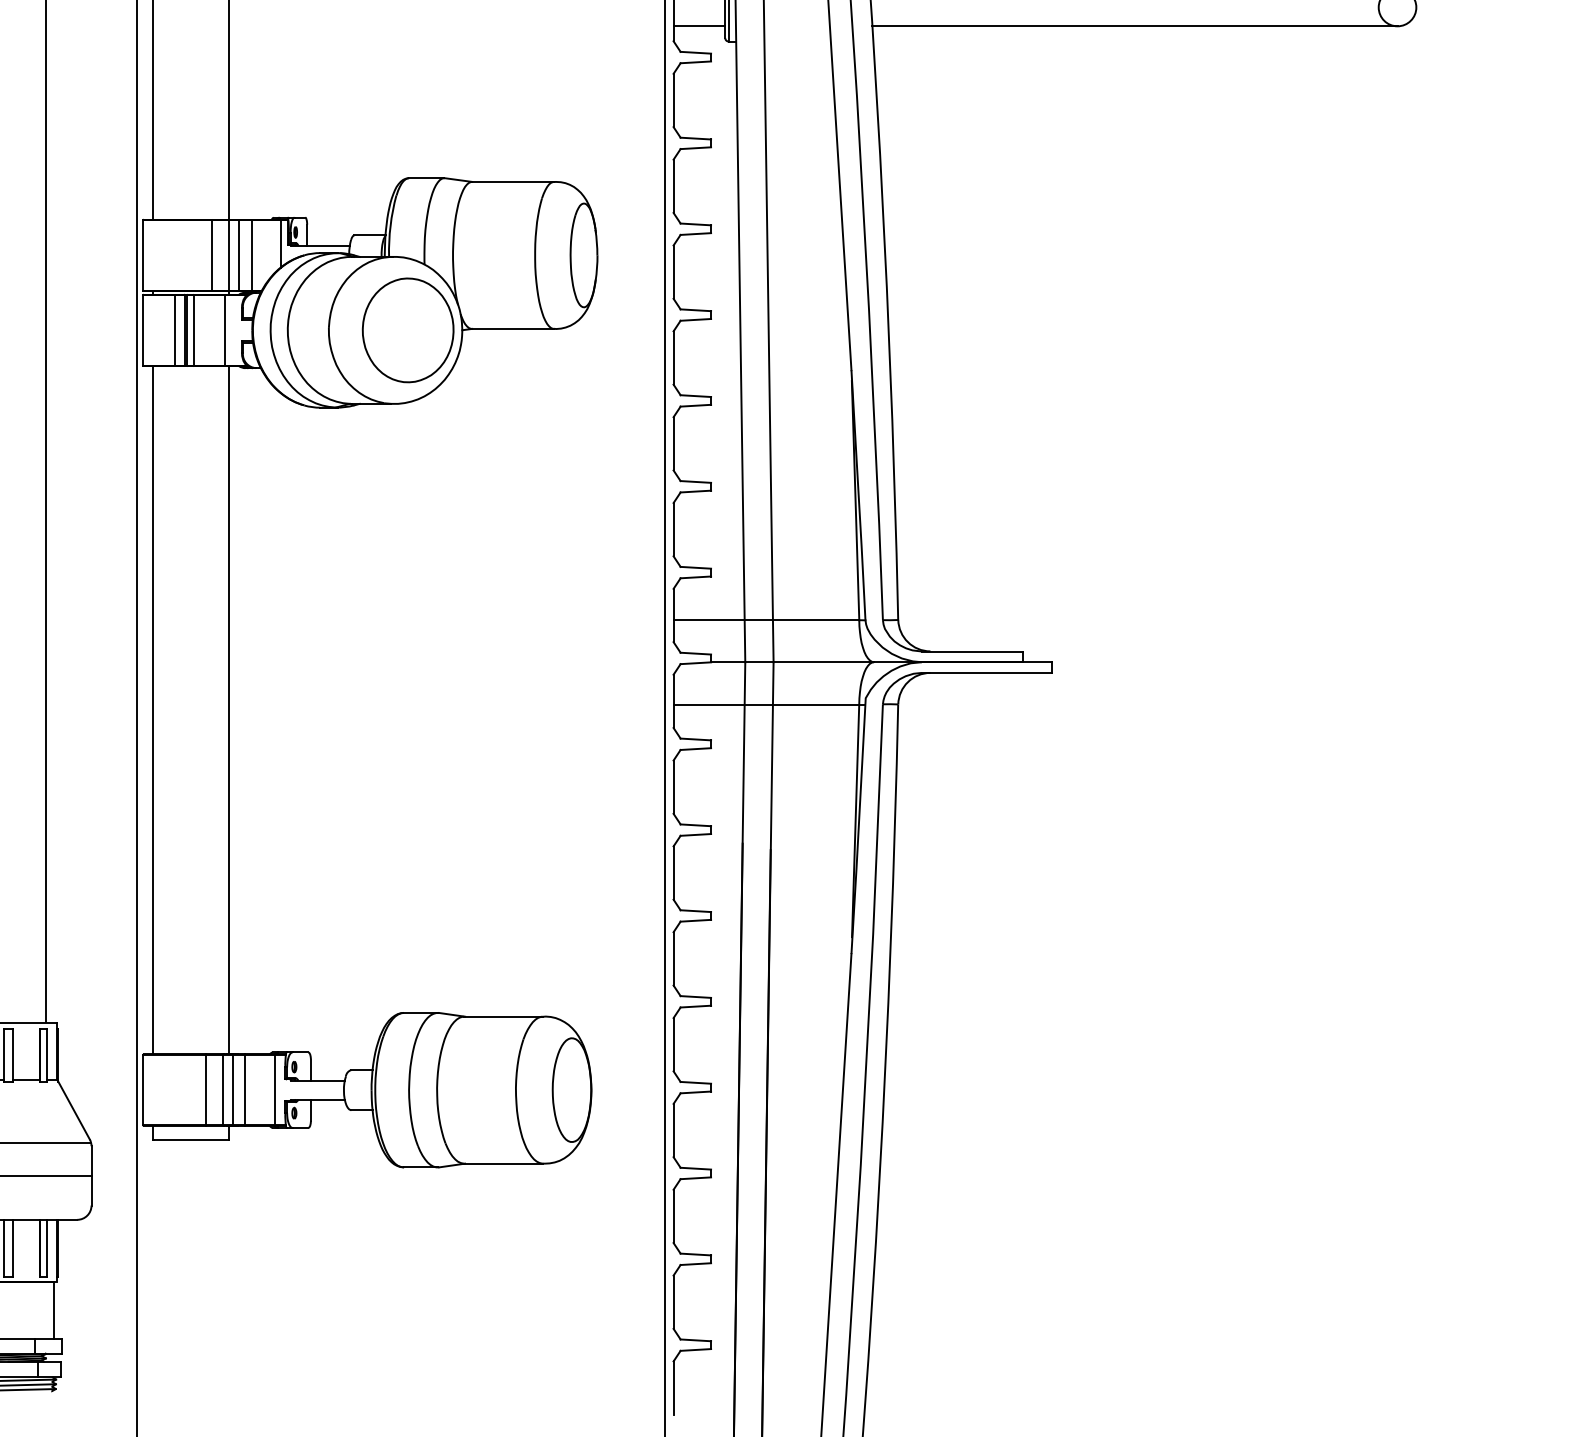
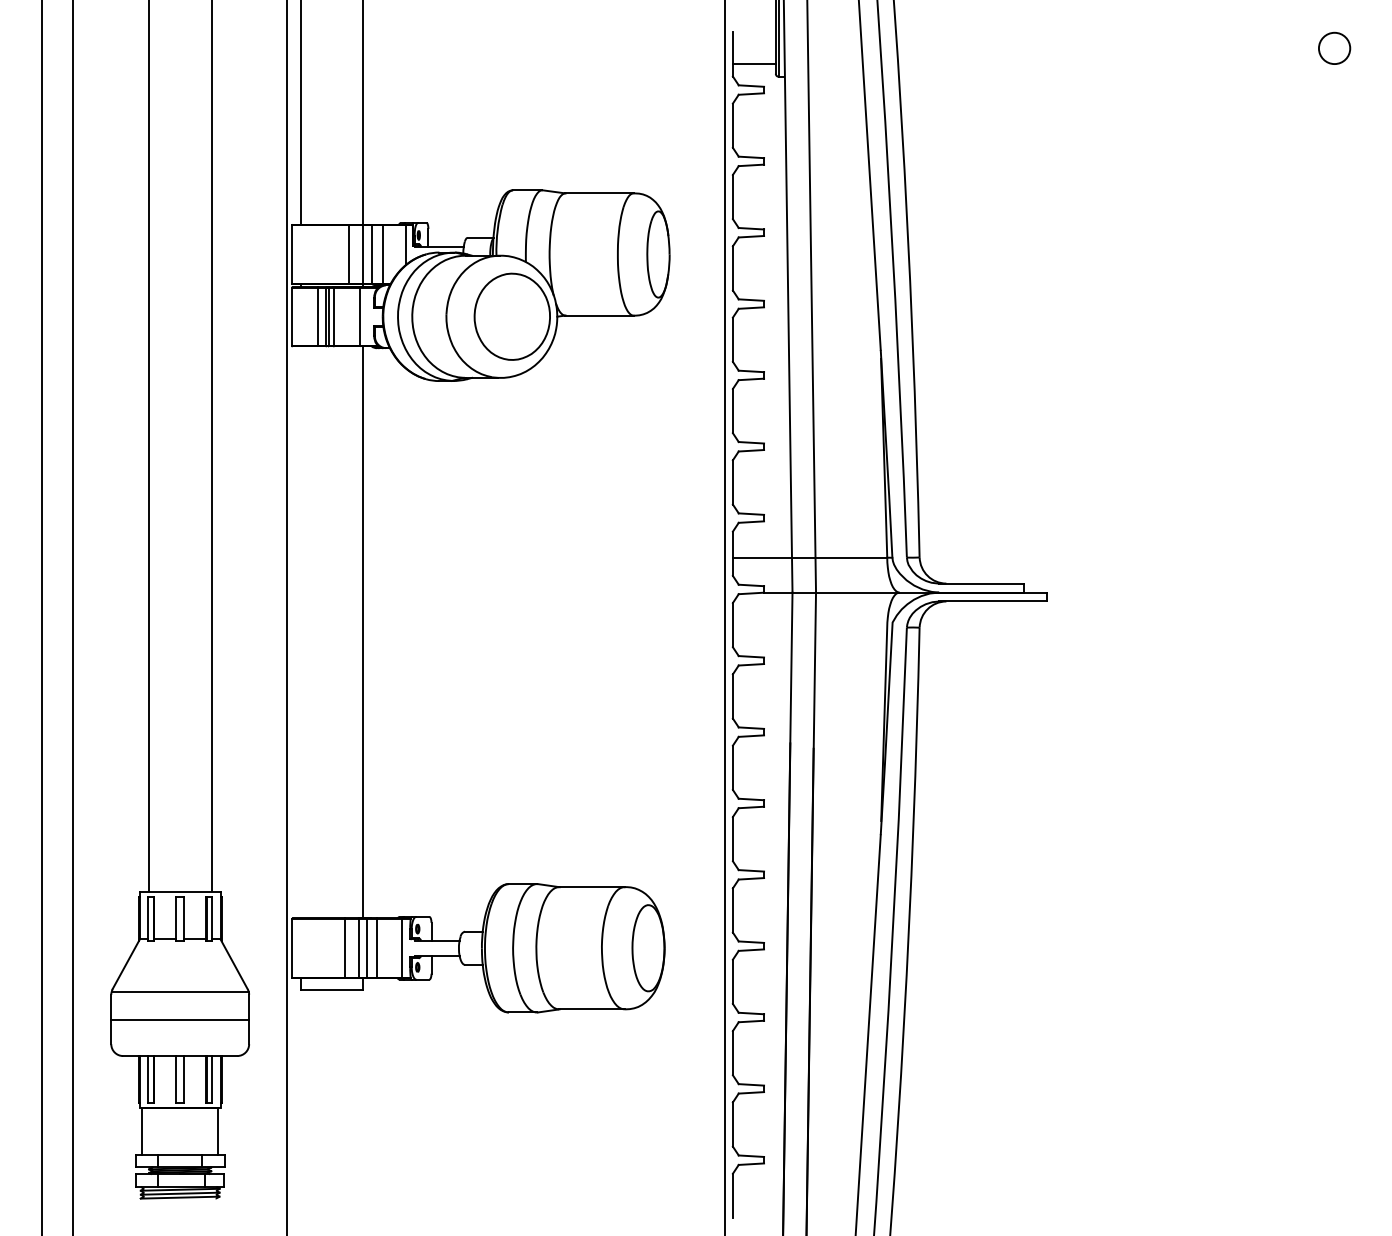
line: (1135, 26) -> (1116, 64), removed
line: (769, 704) -> (812, 627), removed
line: (153, 710) -> (300, 632), removed

